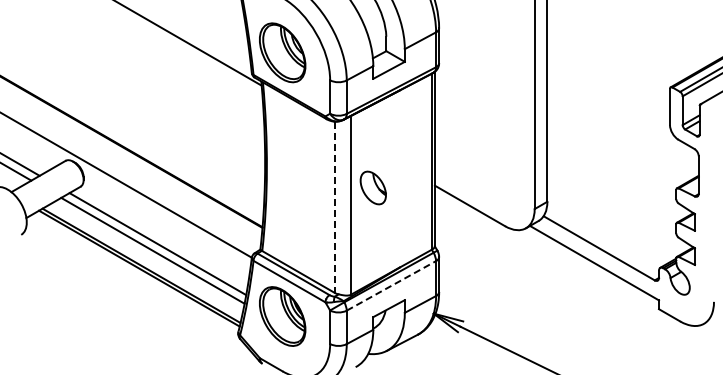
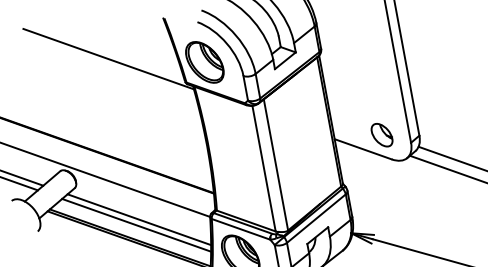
part: (372, 187) -> (381, 134), moved
line: (334, 207) -> (263, 168), dashed -> solid
line: (391, 285) -> (316, 218), dashed -> solid

